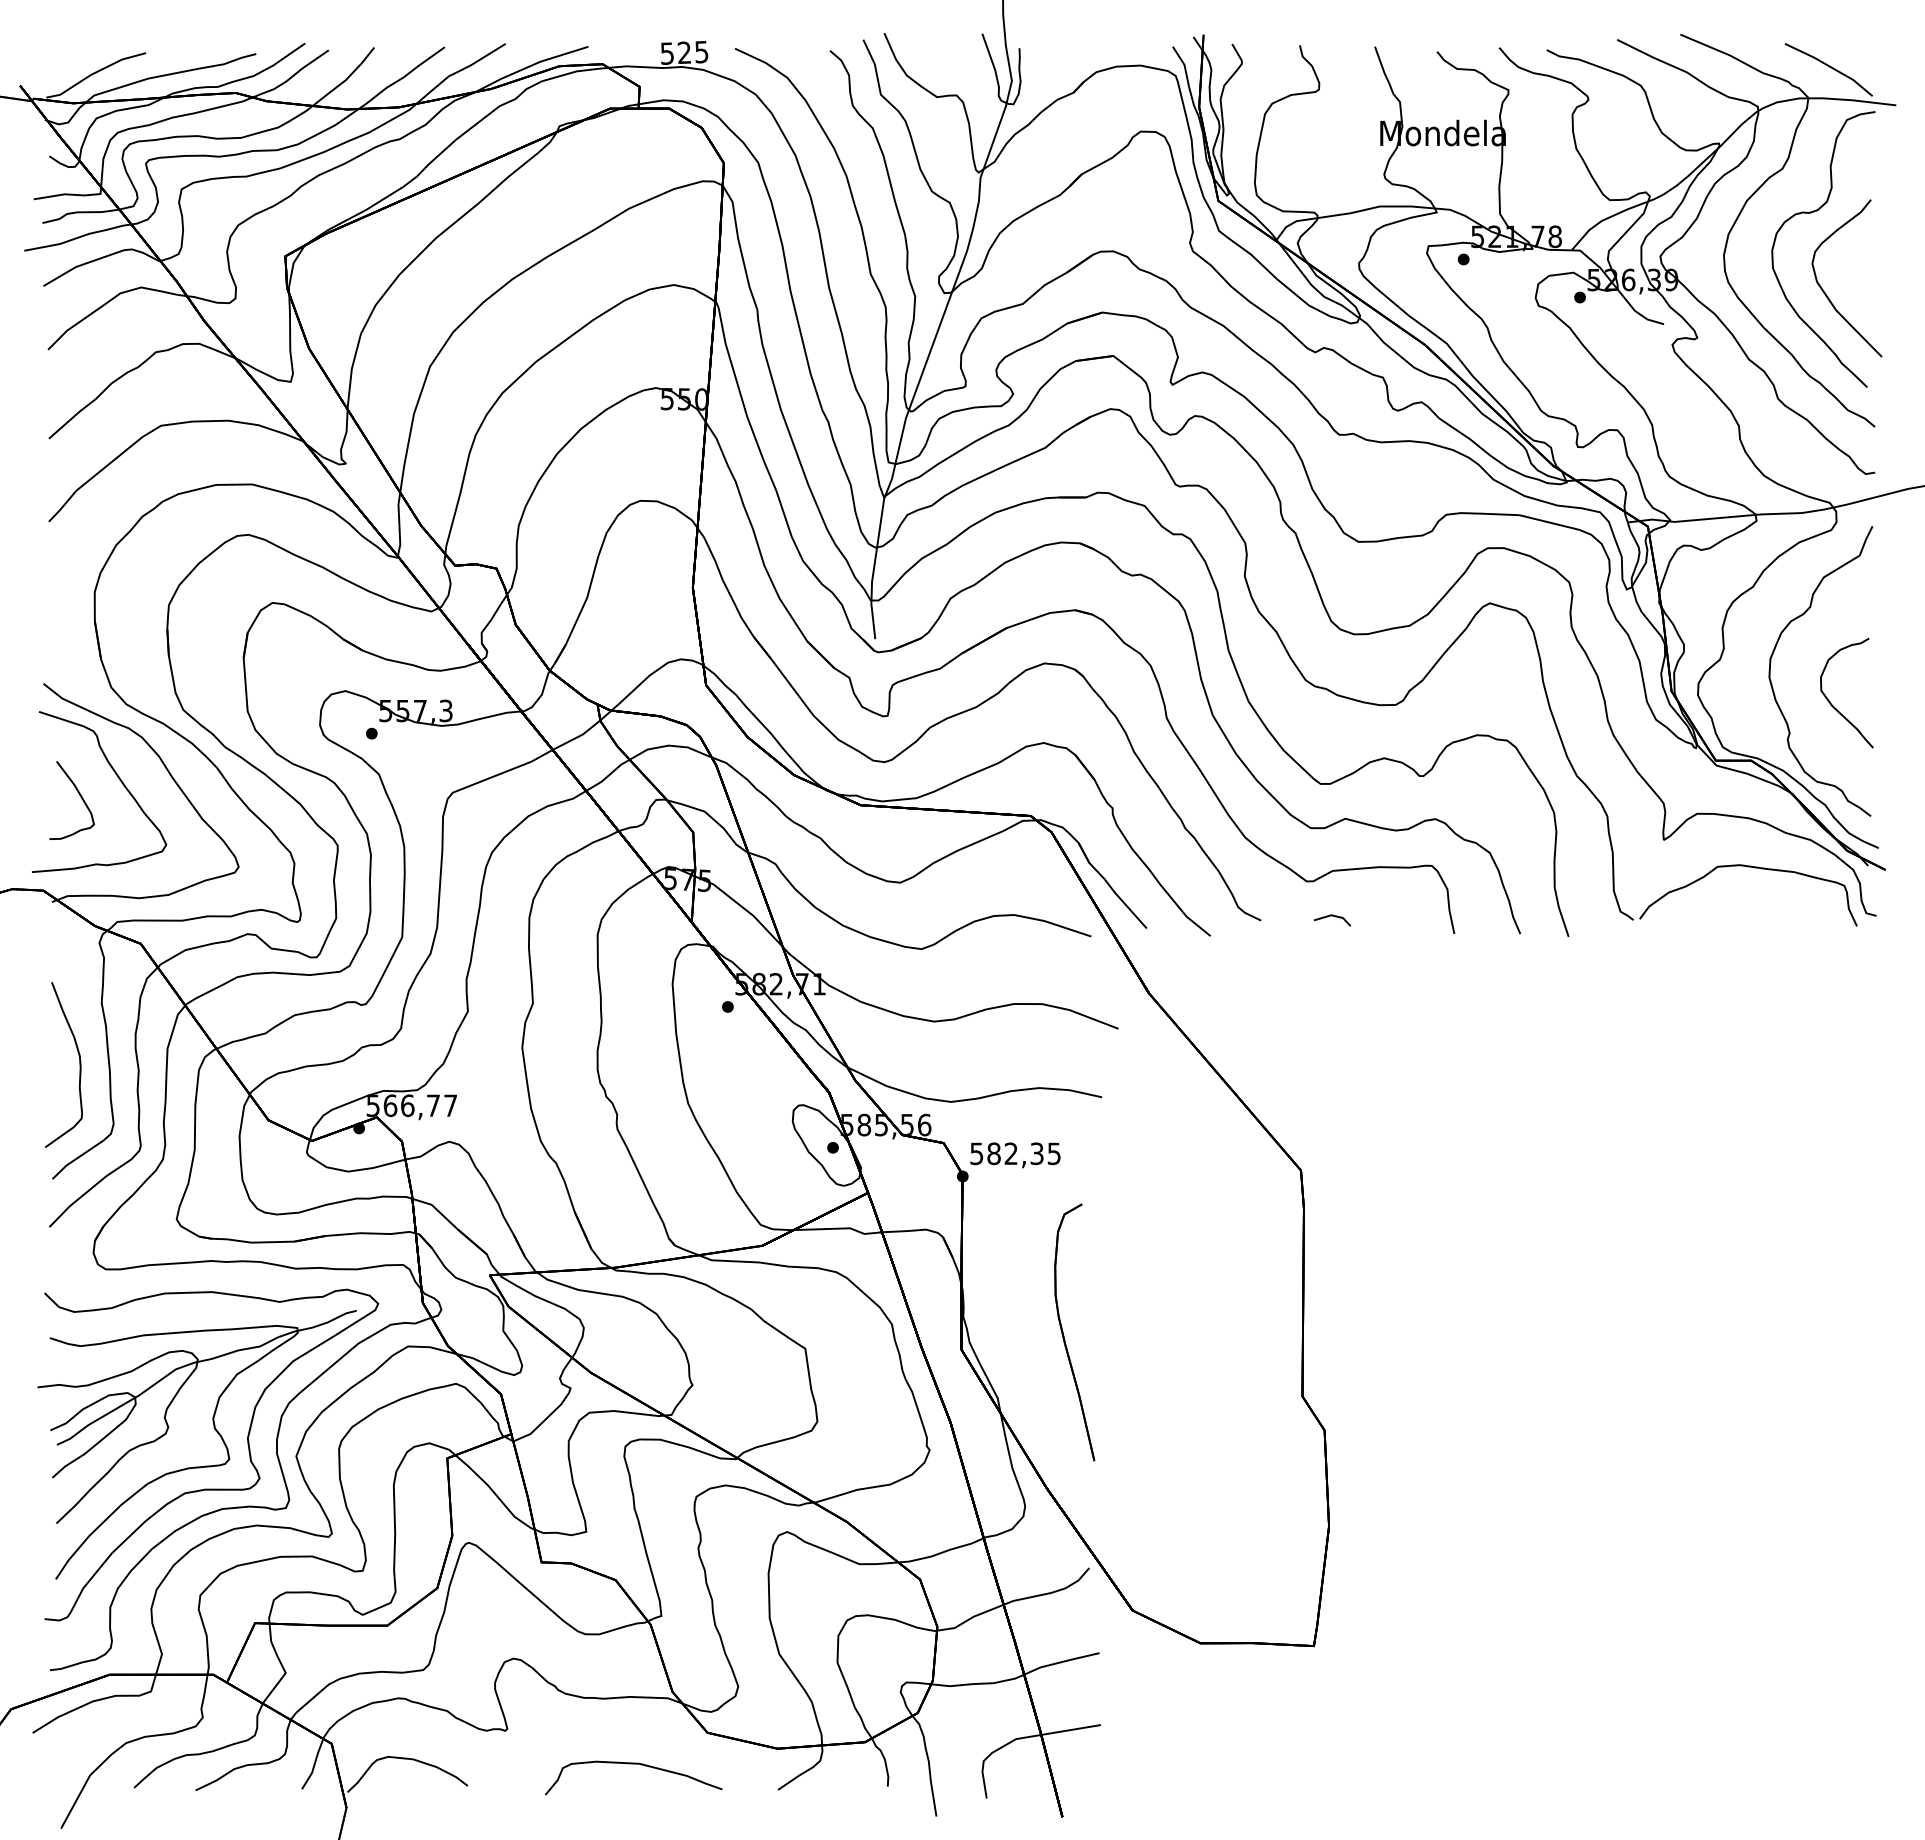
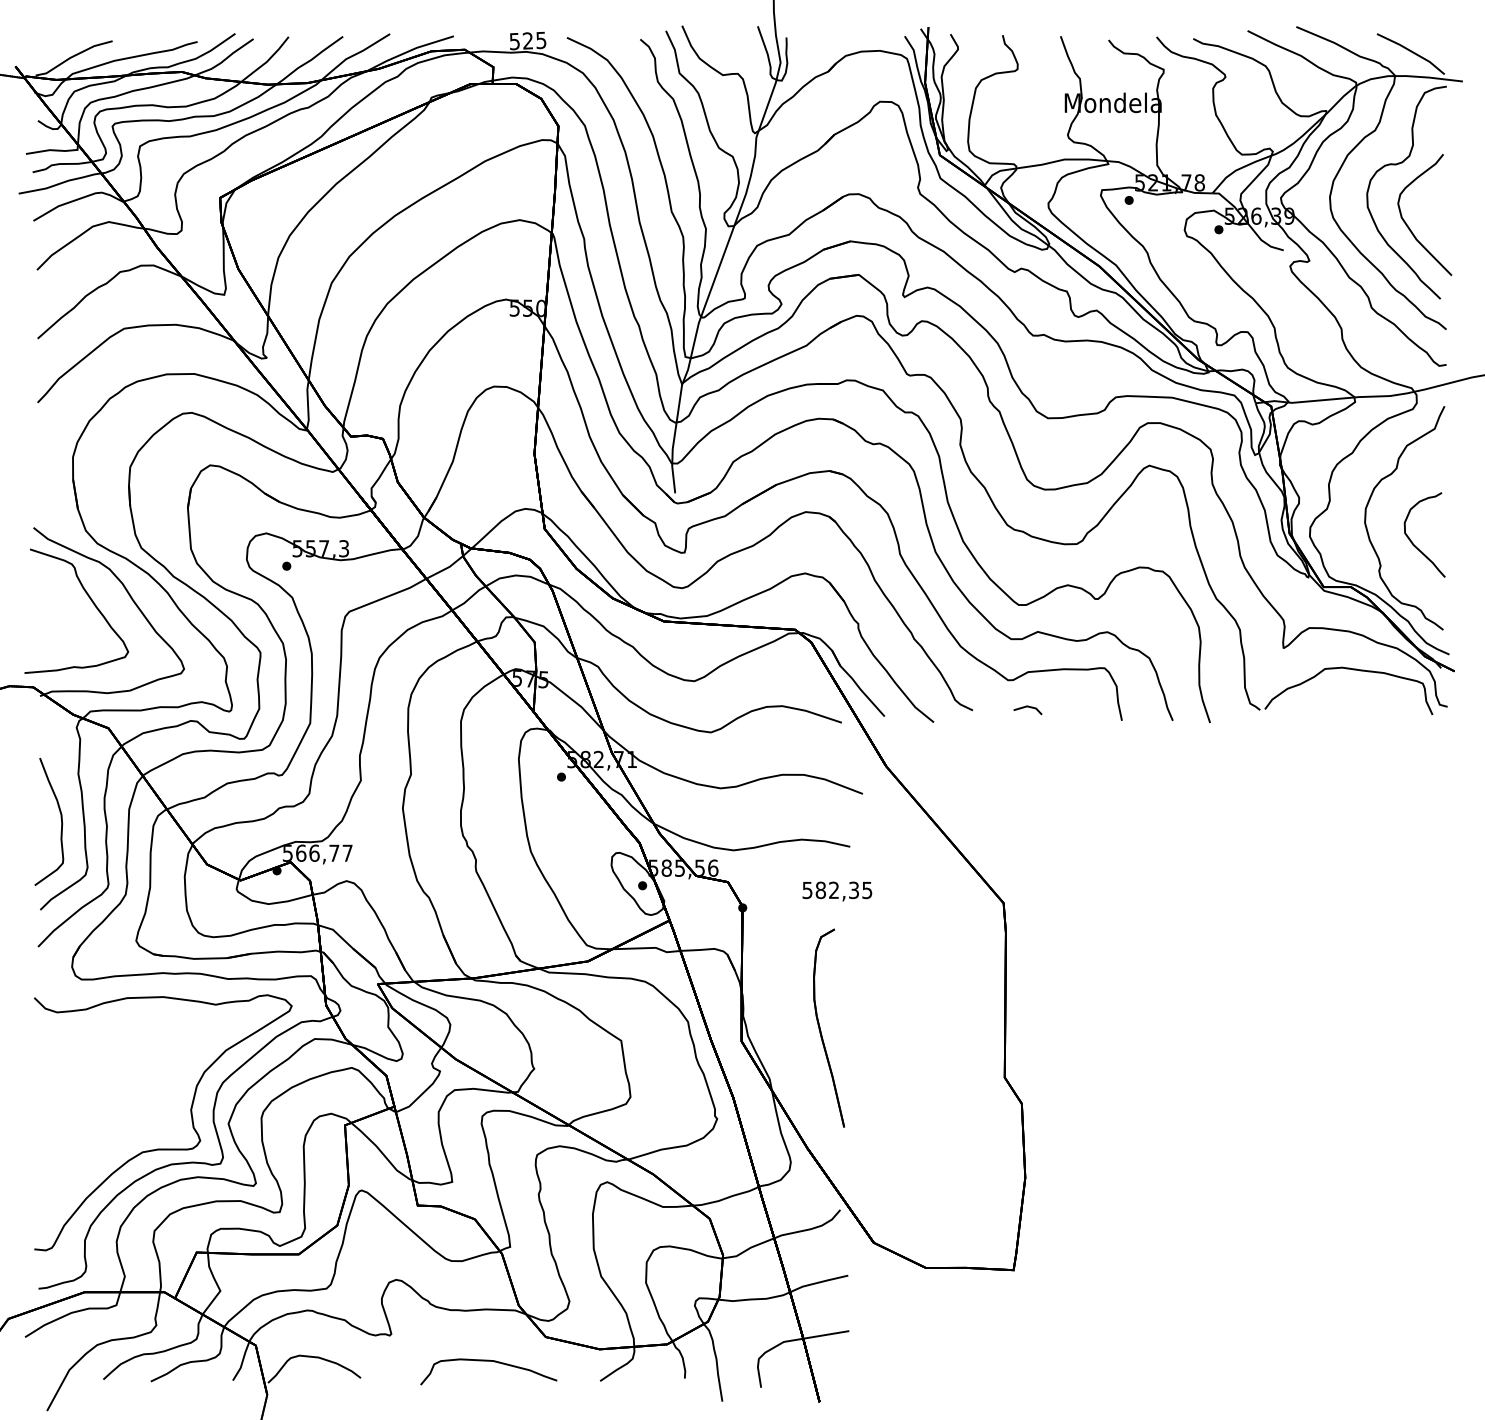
part: (79, 795) -> (61, 613), removed
text: (1015, 1155) -> (837, 891), moved
part: (196, 1466) -> (151, 1131), removed

